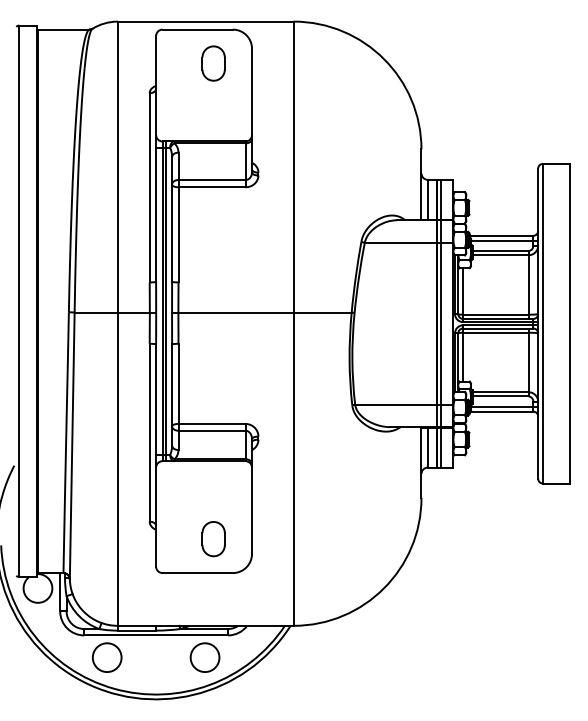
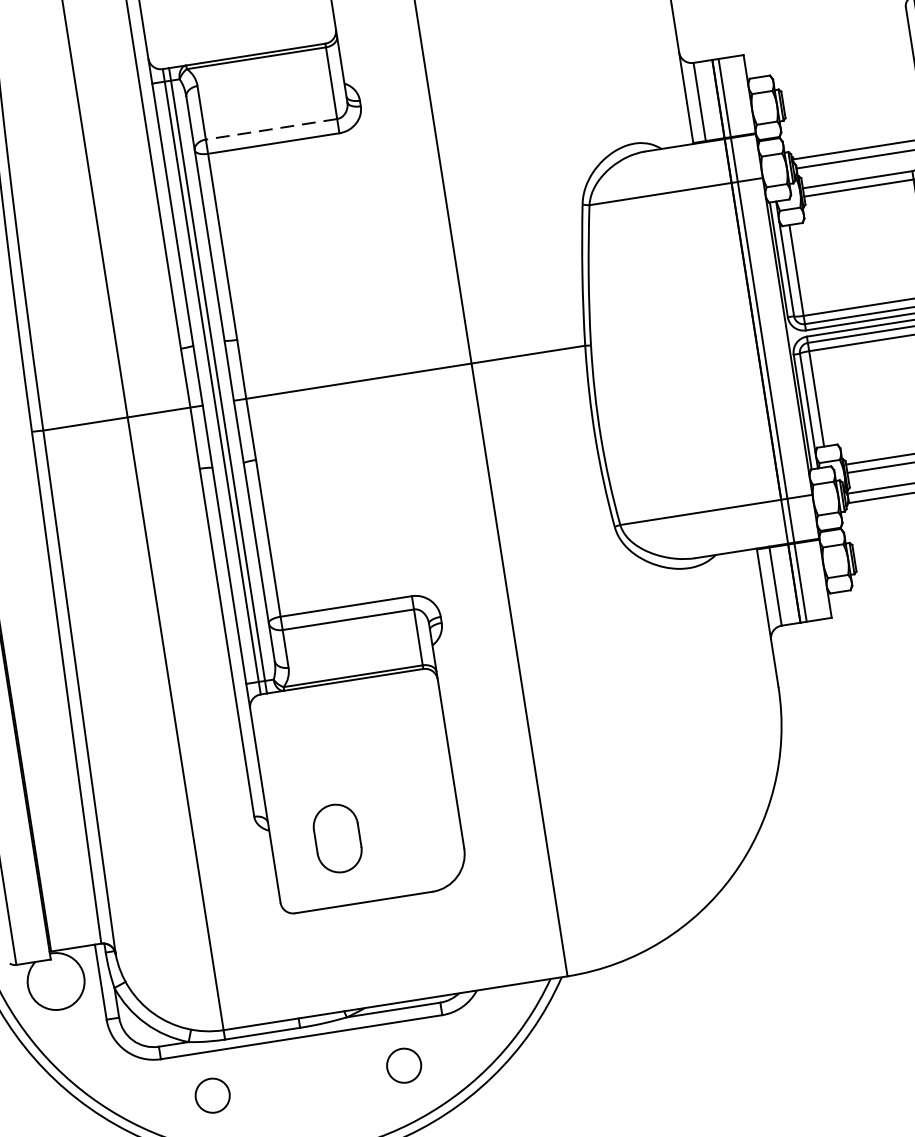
line: (212, 180) -> (272, 130), solid -> dashed
part: (213, 539) -> (337, 839), moved
circle: (106, 657) -> (211, 1095), size x0.6
circle: (204, 657) -> (402, 1065), size x0.6

